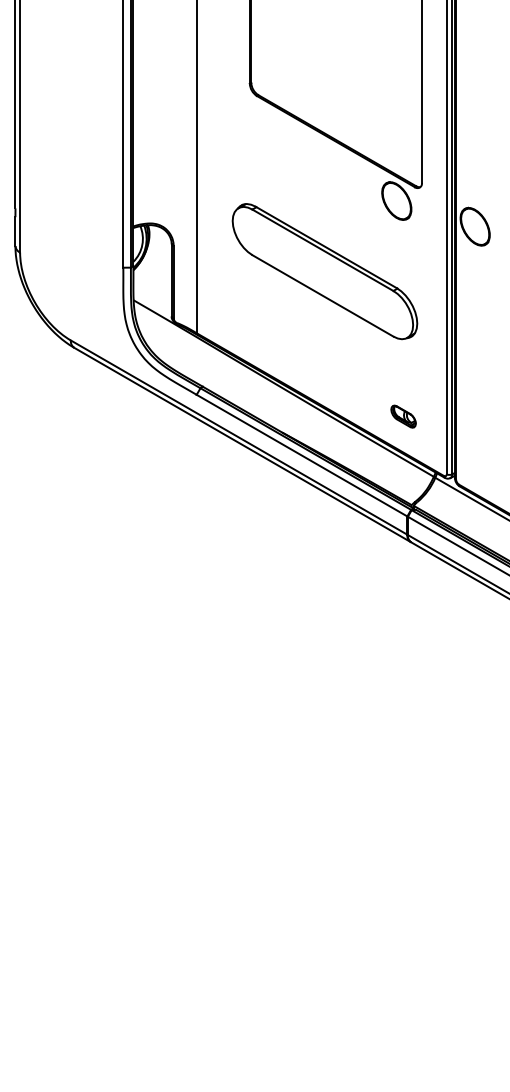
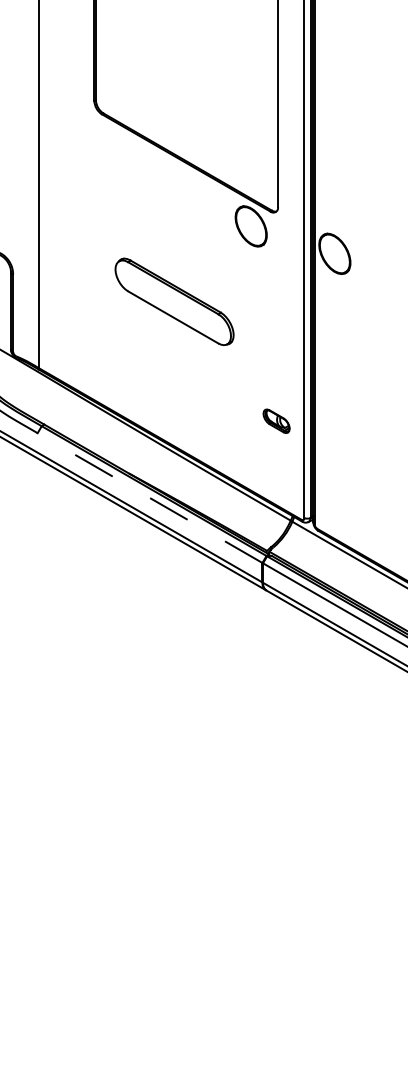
part: (324, 271) -> (174, 301), size x0.6
part: (403, 416) -> (276, 421), moved
line: (302, 455) -> (150, 497), solid -> dashed

